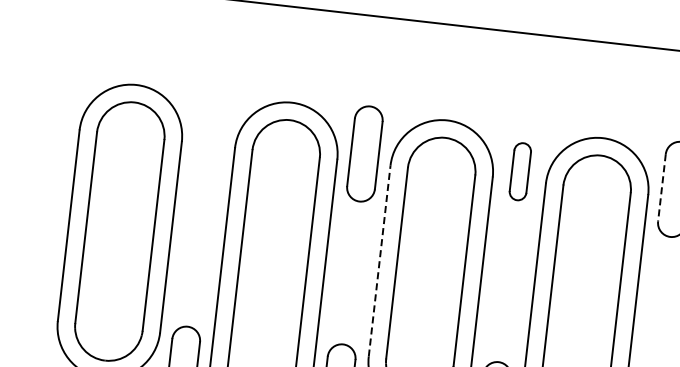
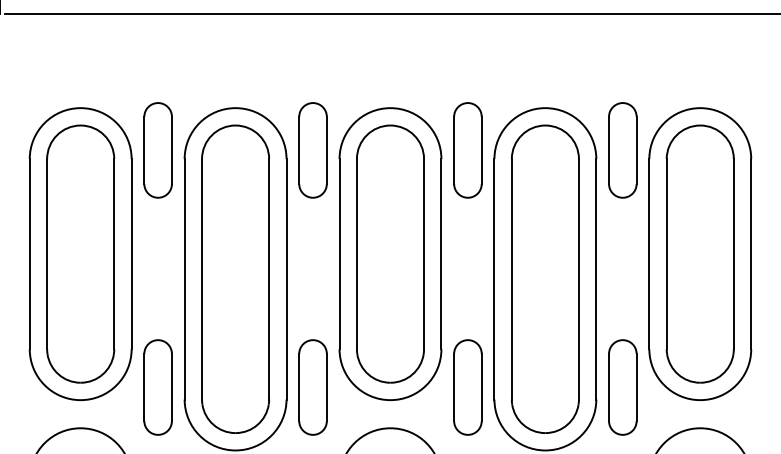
part: (208, 136) -> (157, 150), added
part: (519, 171) -> (467, 150), size x1.67
line: (662, 187) -> (609, 150), dashed -> solid
line: (379, 260) -> (339, 253), dashed -> solid

